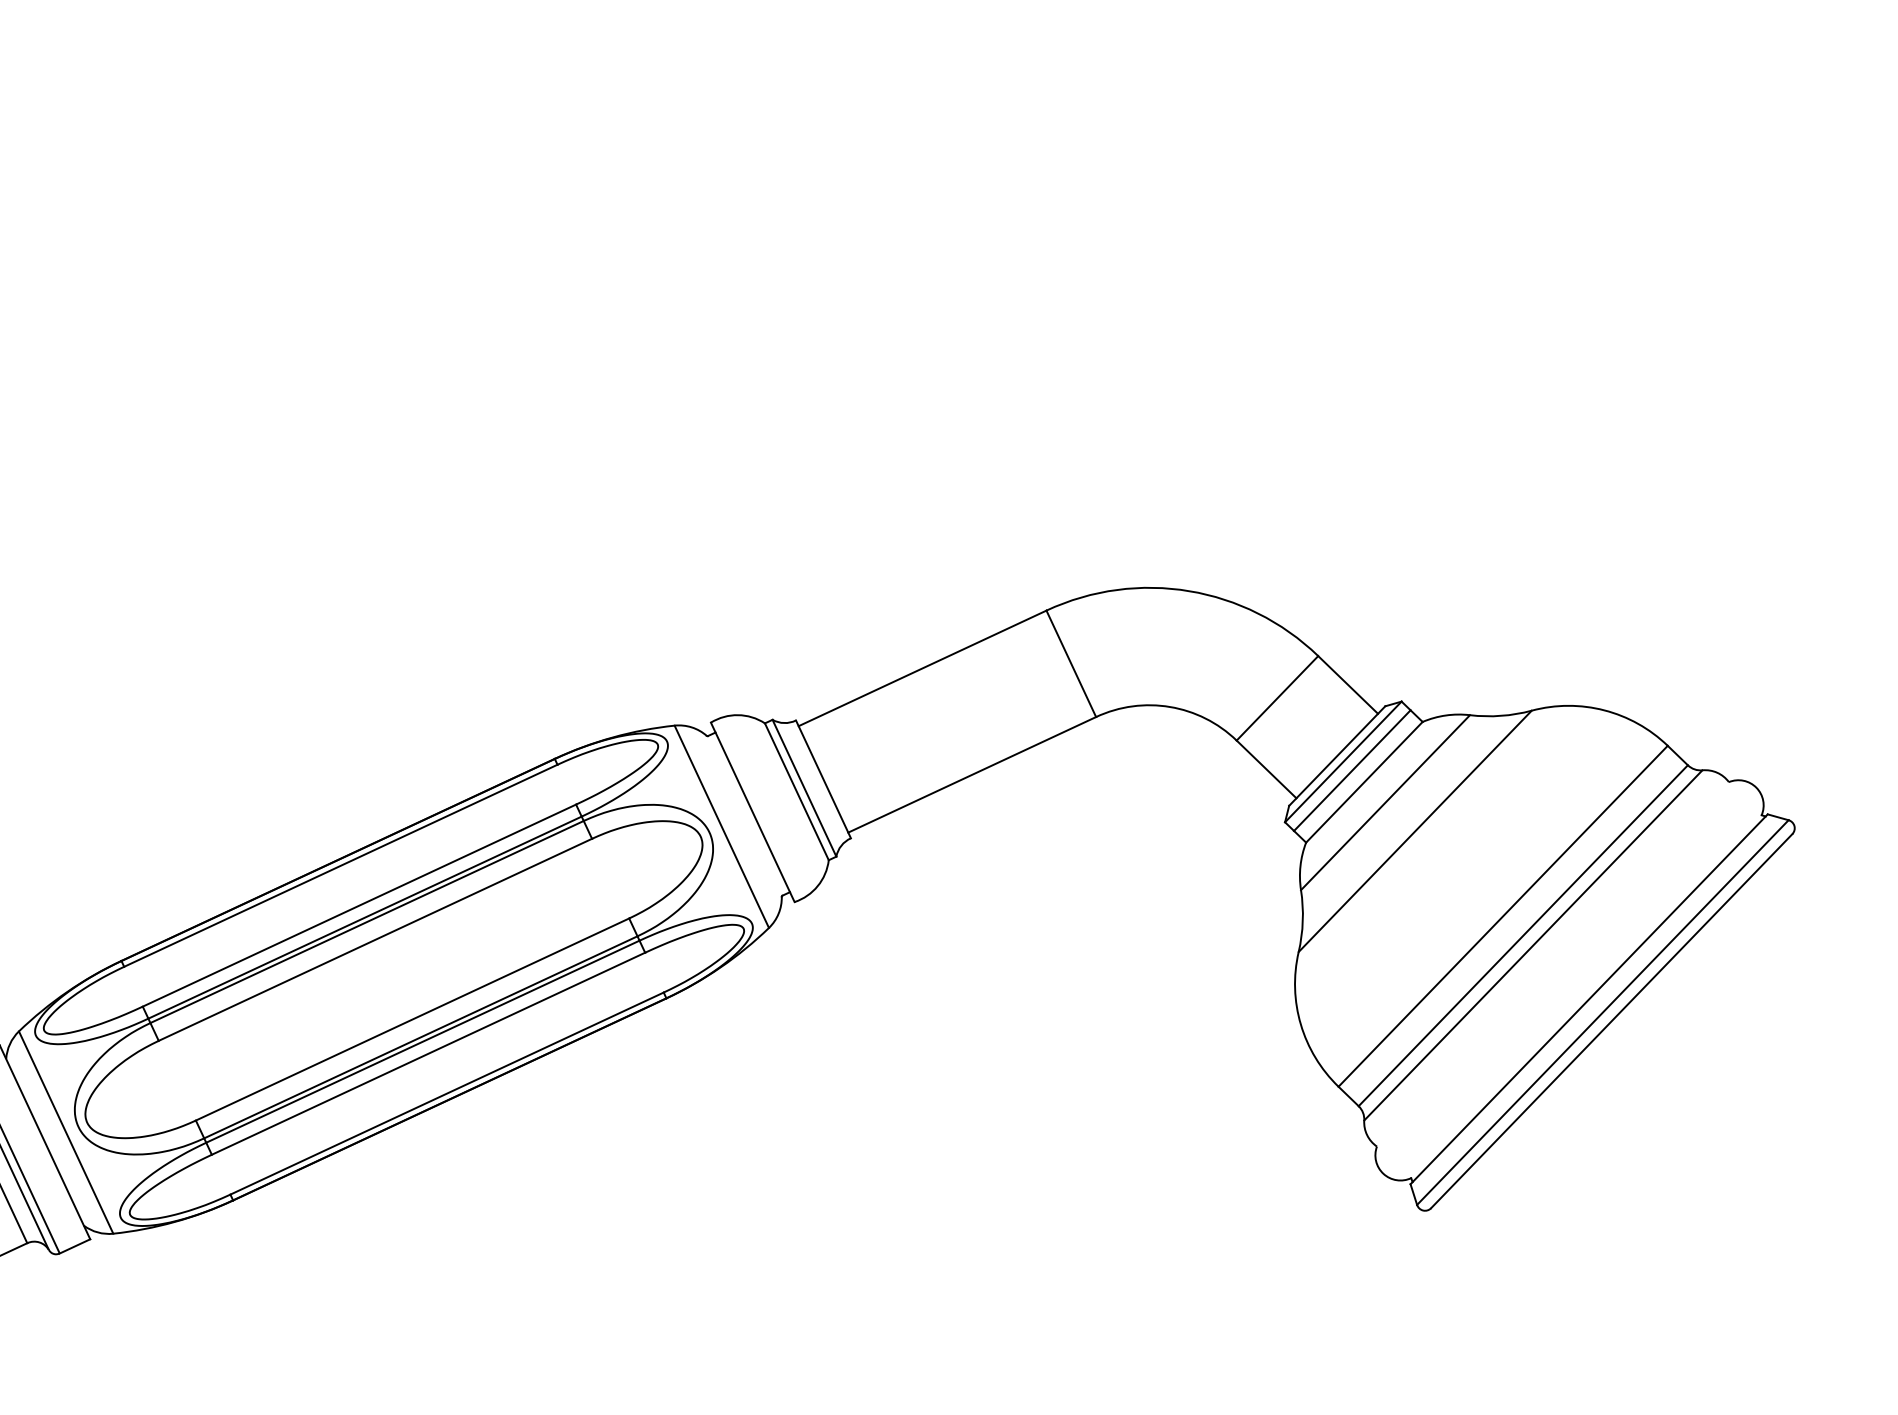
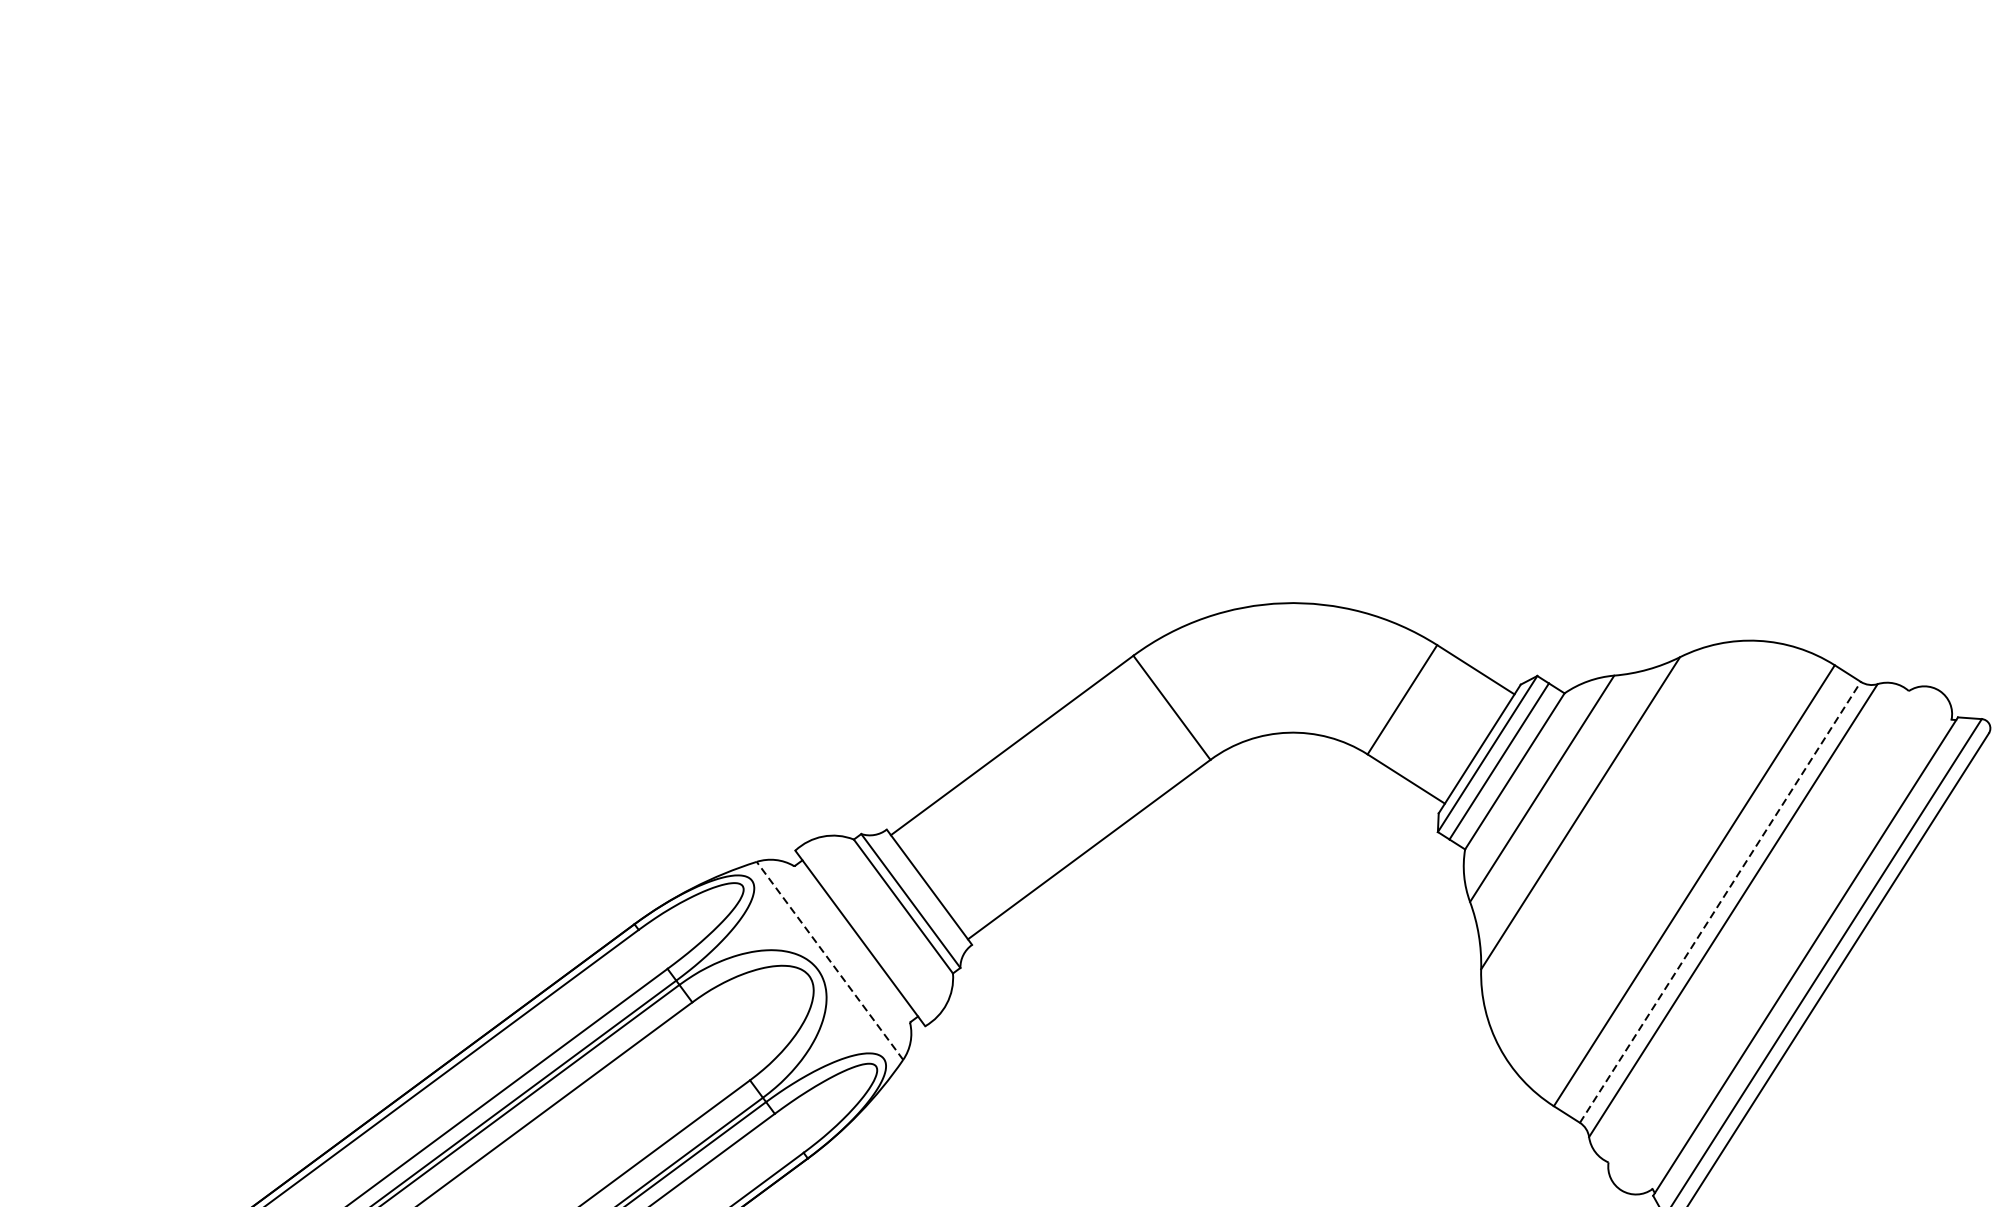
line: (721, 826) -> (829, 960), solid -> dashed
line: (1523, 935) -> (1720, 902), solid -> dashed

